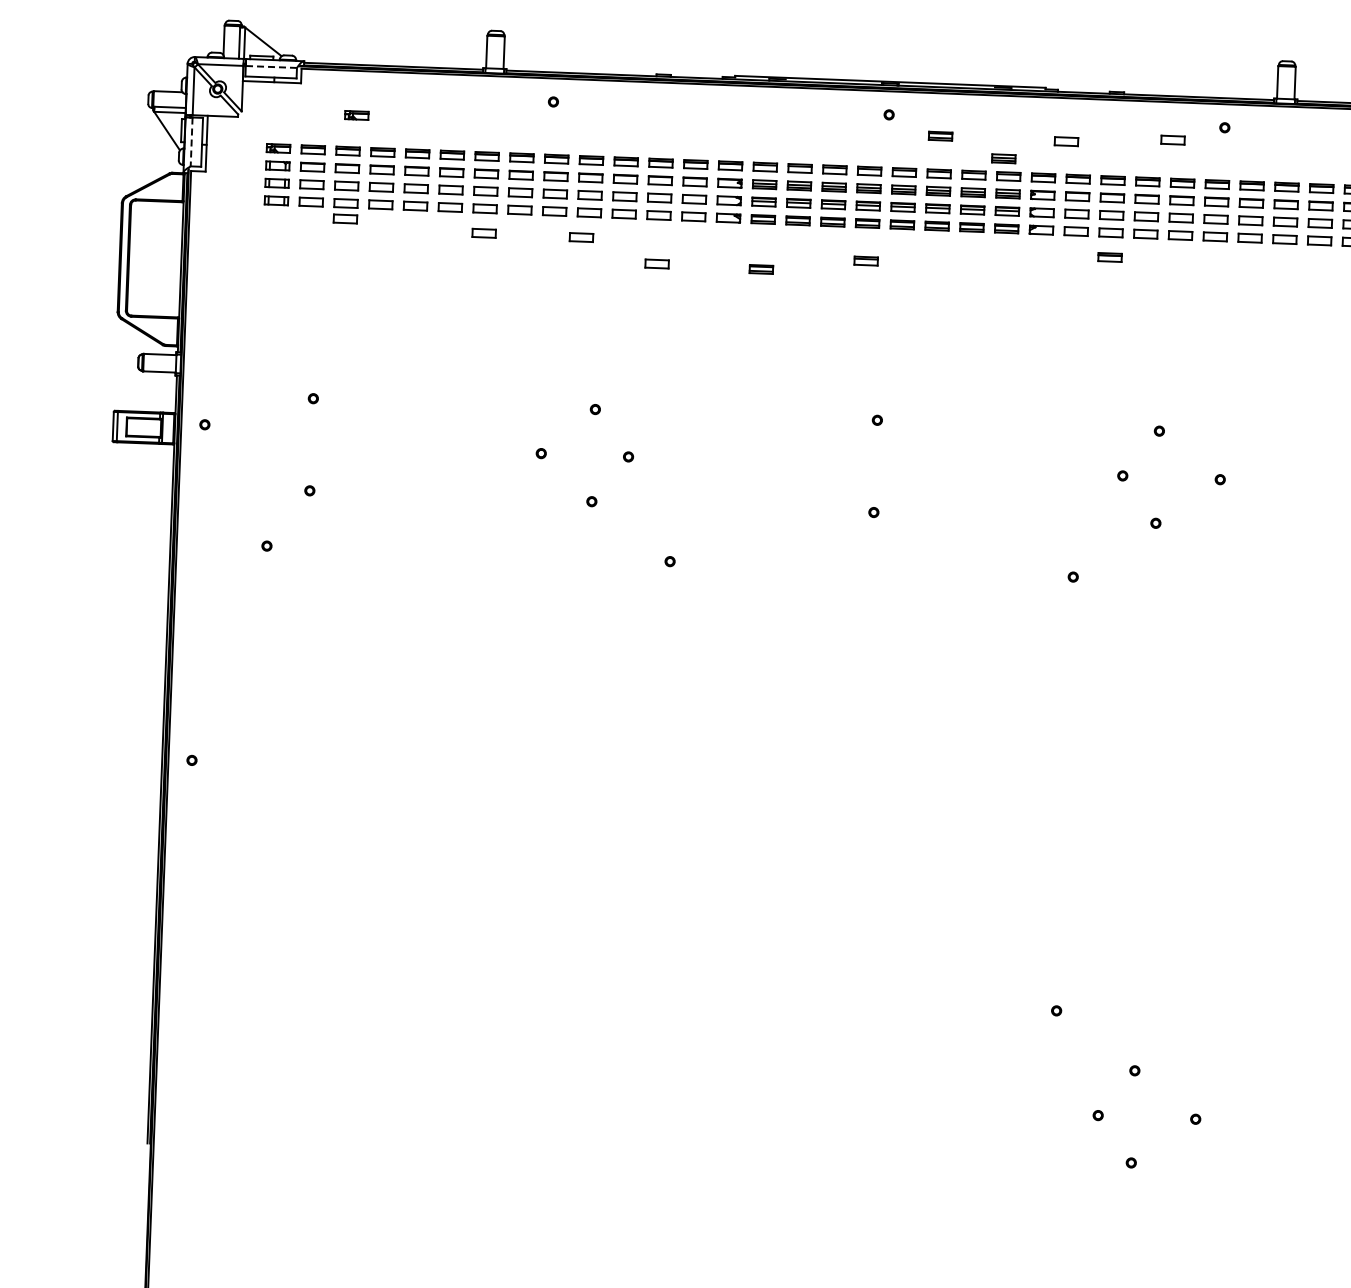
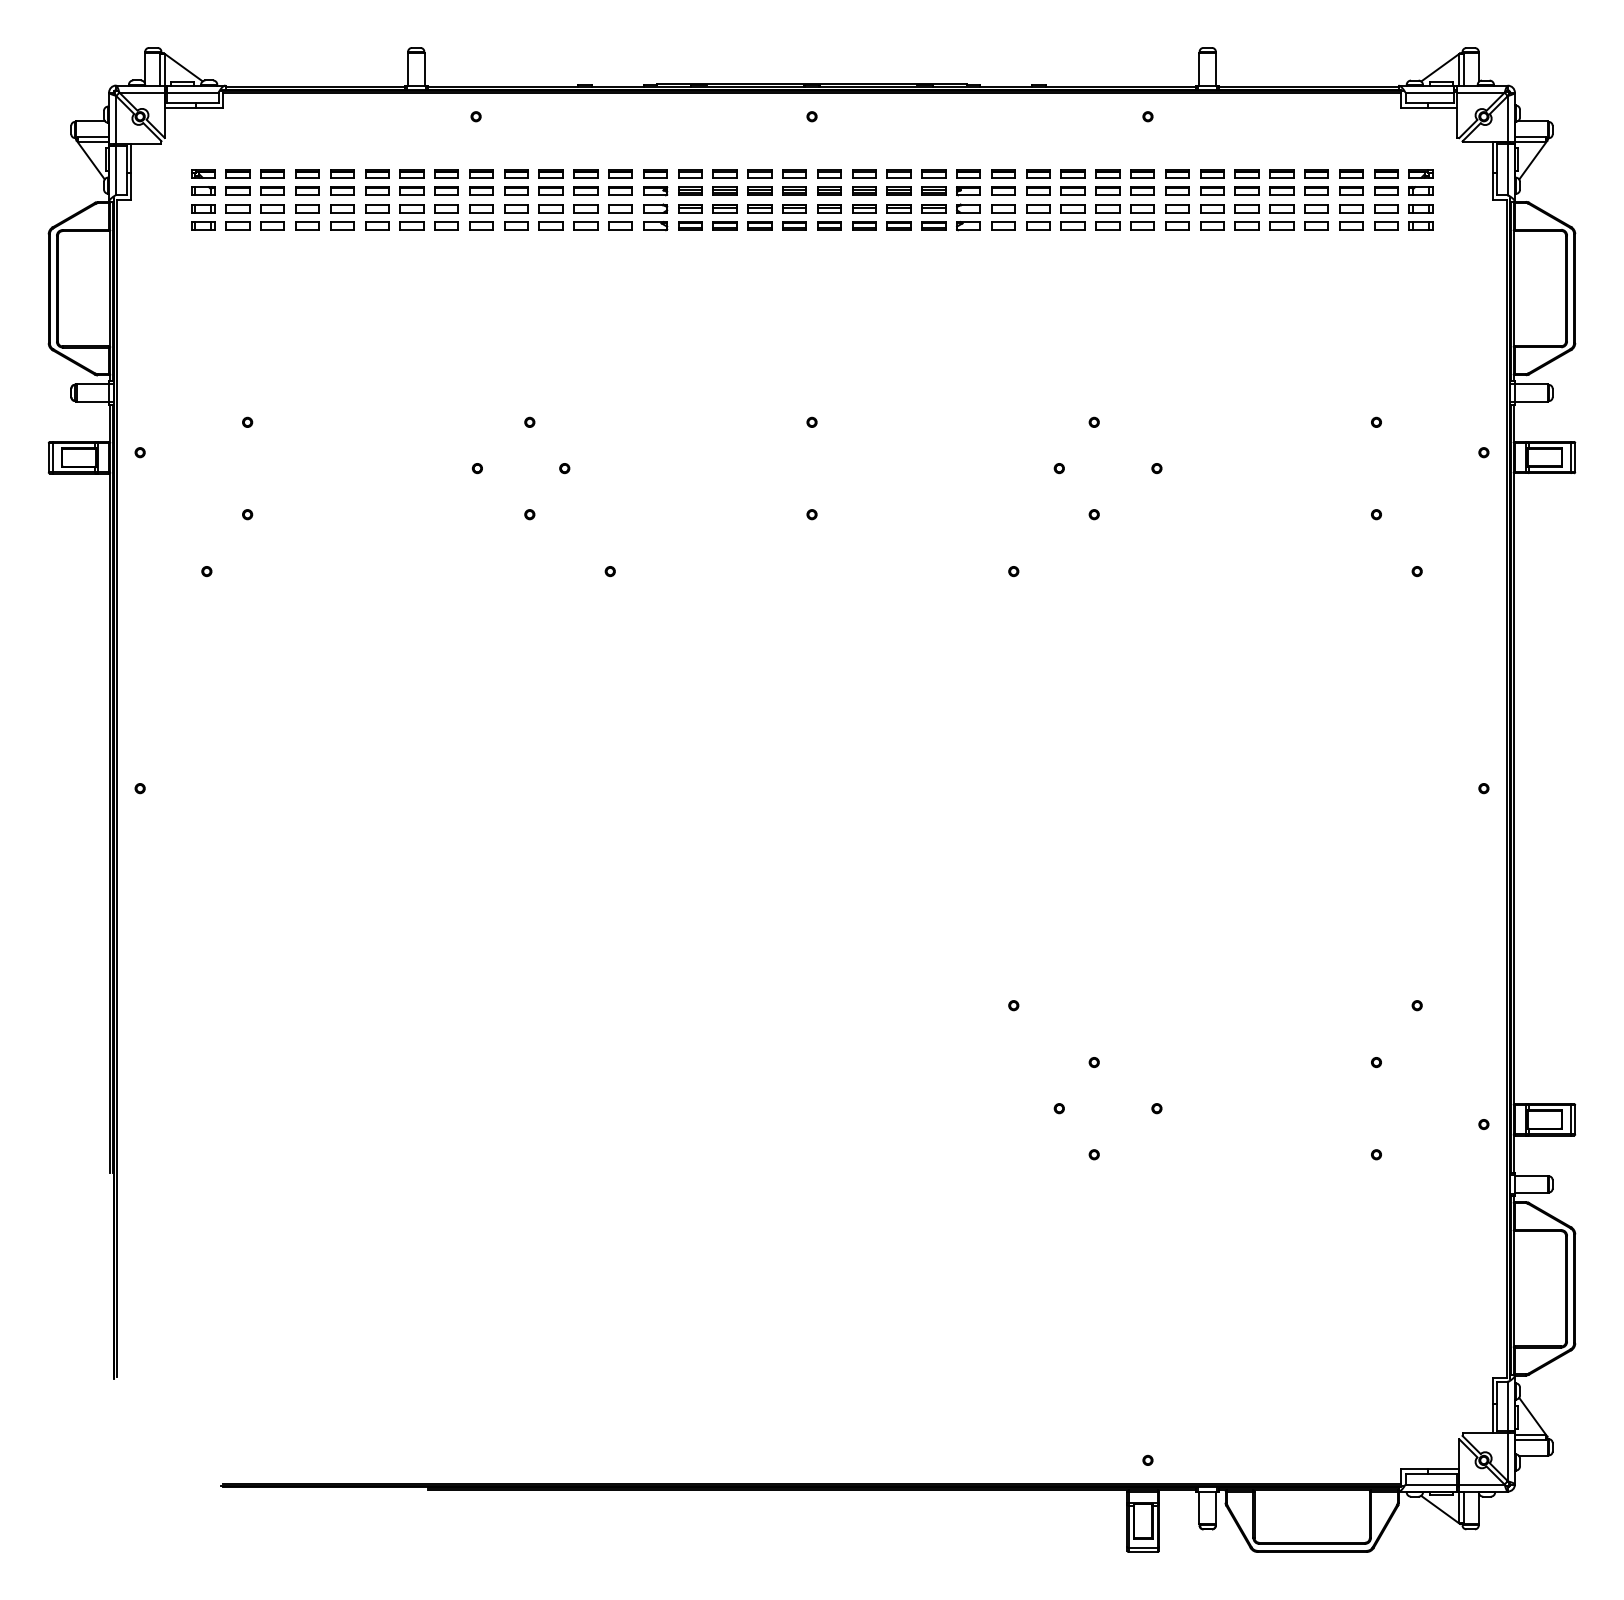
line: (270, 66) -> (192, 92), dashed -> solid
part: (357, 115) -> (280, 137), removed
part: (940, 135) -> (864, 135), removed
part: (1172, 139) -> (1096, 130), removed
part: (1066, 141) -> (990, 136), removed
line: (192, 142) -> (116, 171), dashed -> solid
part: (1004, 158) -> (928, 155), removed
part: (345, 218) -> (272, 241), removed
part: (483, 233) -> (411, 250), removed
part: (581, 236) -> (509, 250), removed
part: (1110, 257) -> (1038, 250), removed
part: (865, 260) -> (794, 263), removed
part: (656, 263) -> (585, 274), removed
part: (761, 268) -> (690, 275), removed

